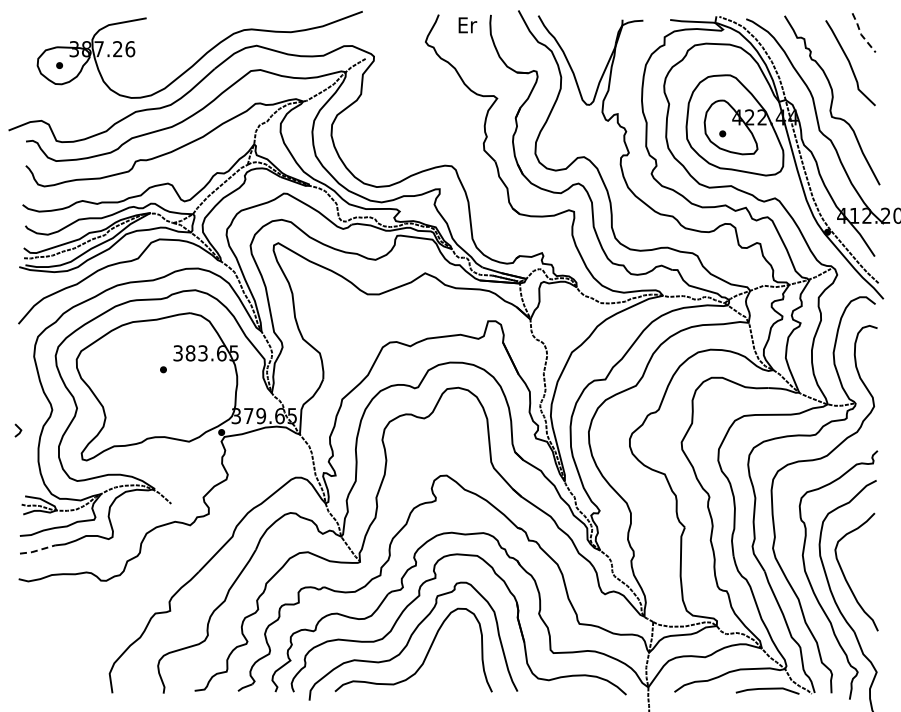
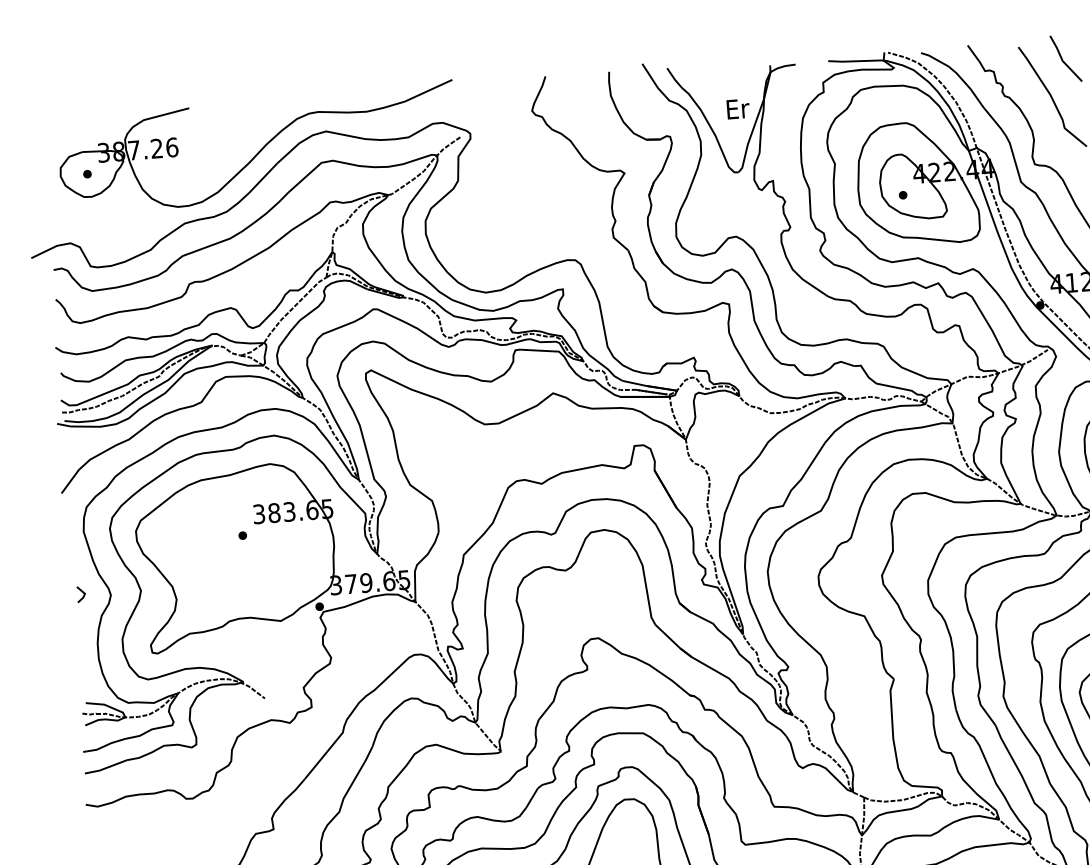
text: (467, 25) -> (737, 109), moved
line: (861, 34) -> (1063, 60), dashed -> solid
line: (19, 429) -> (82, 593), moved
line: (37, 550) -> (106, 768), dashed -> solid

